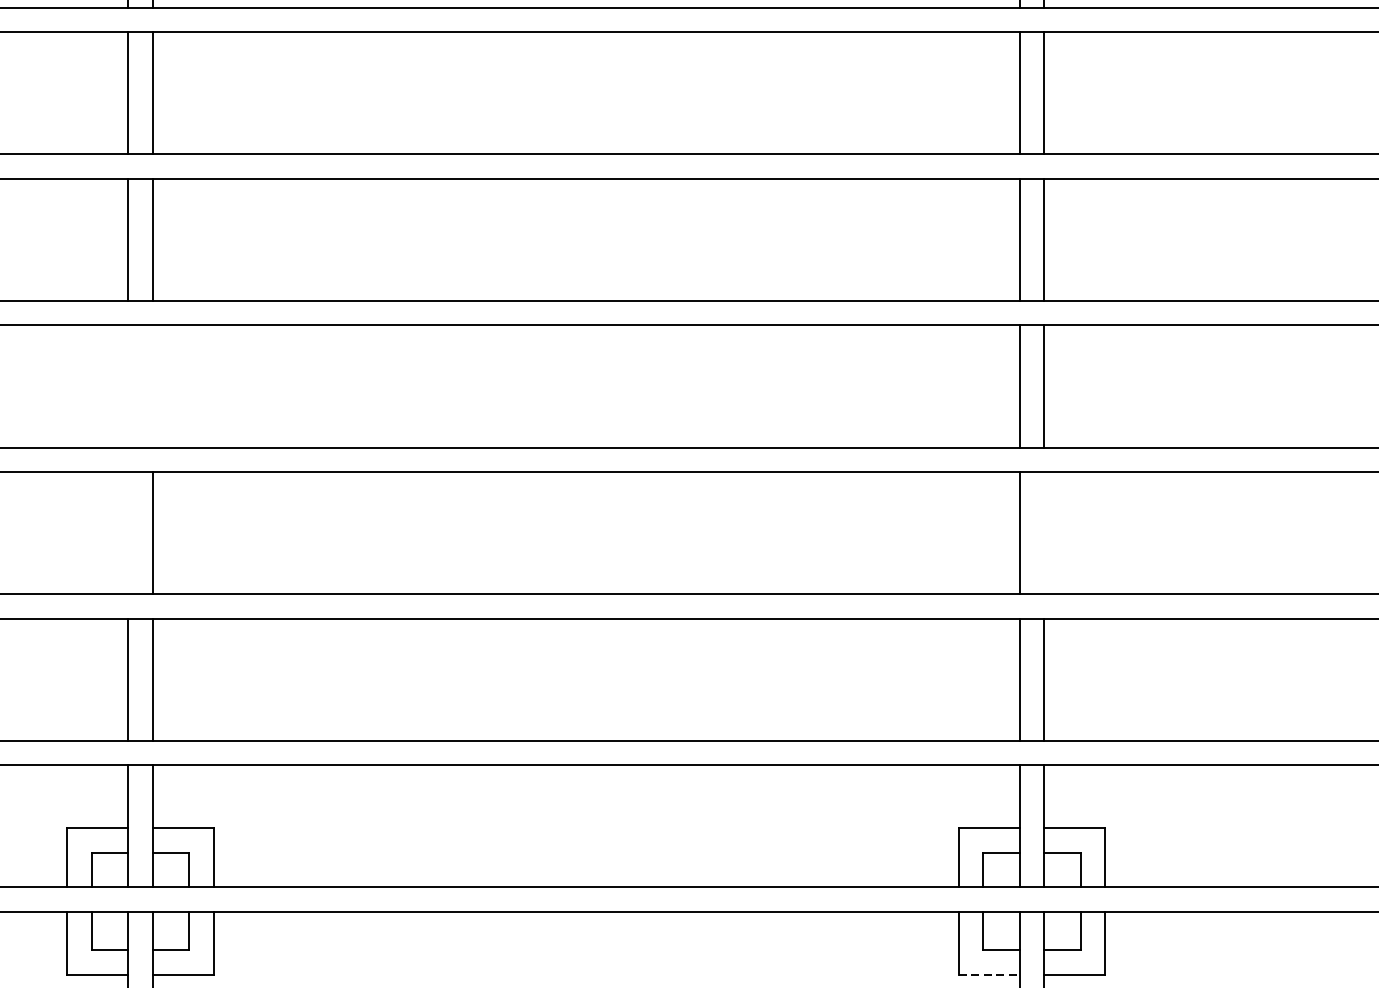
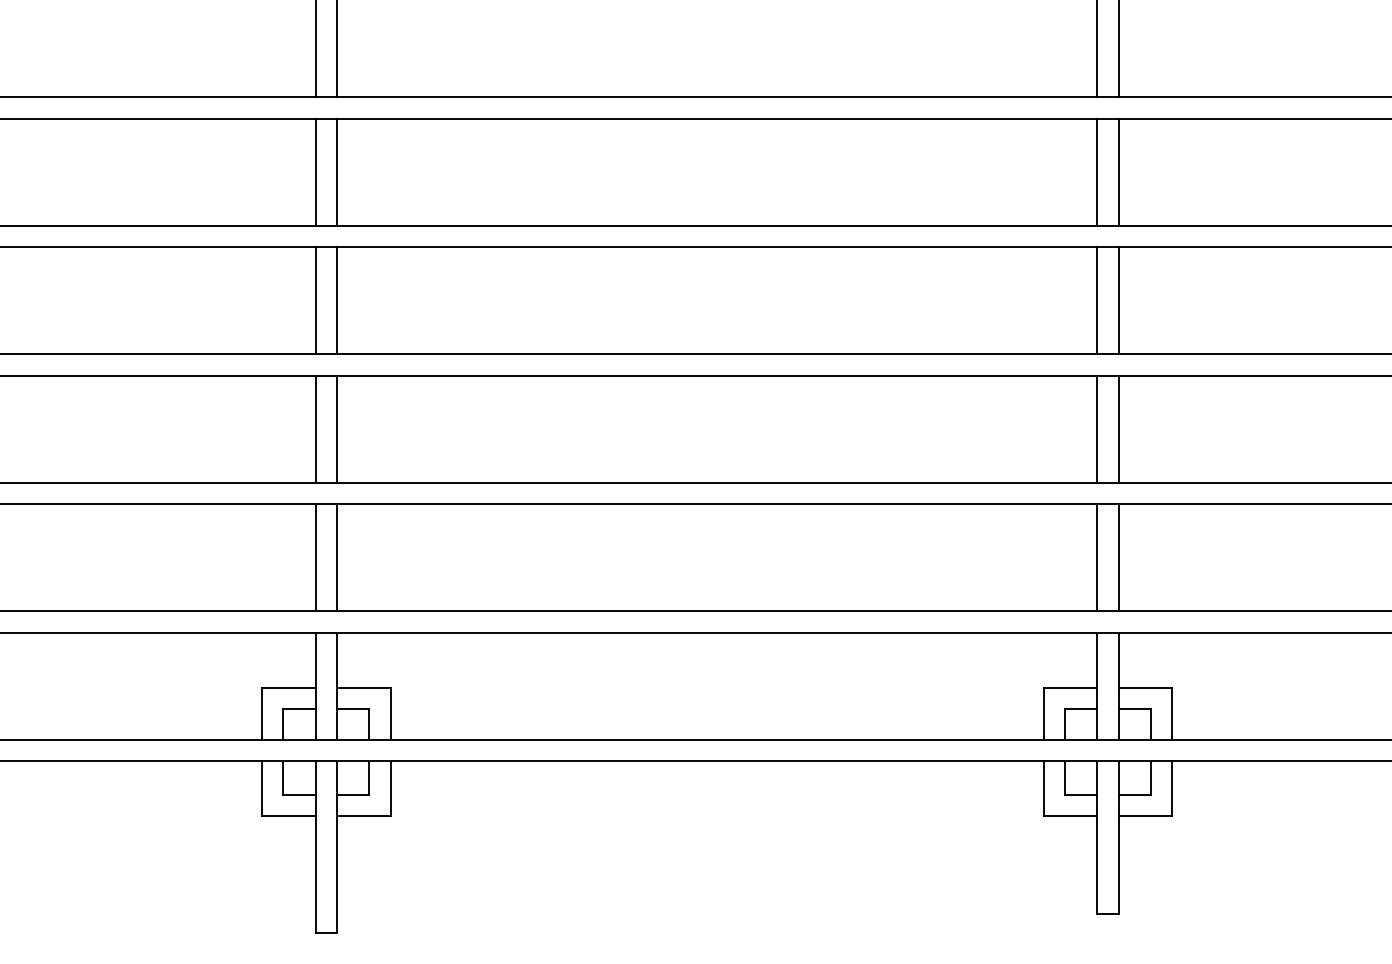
line: (128, 386) -> (315, 300), added
line: (152, 386) -> (336, 300), added
line: (128, 532) -> (315, 428), added
line: (1044, 532) -> (1118, 428), added
line: (989, 974) -> (1070, 816), dashed -> solid

